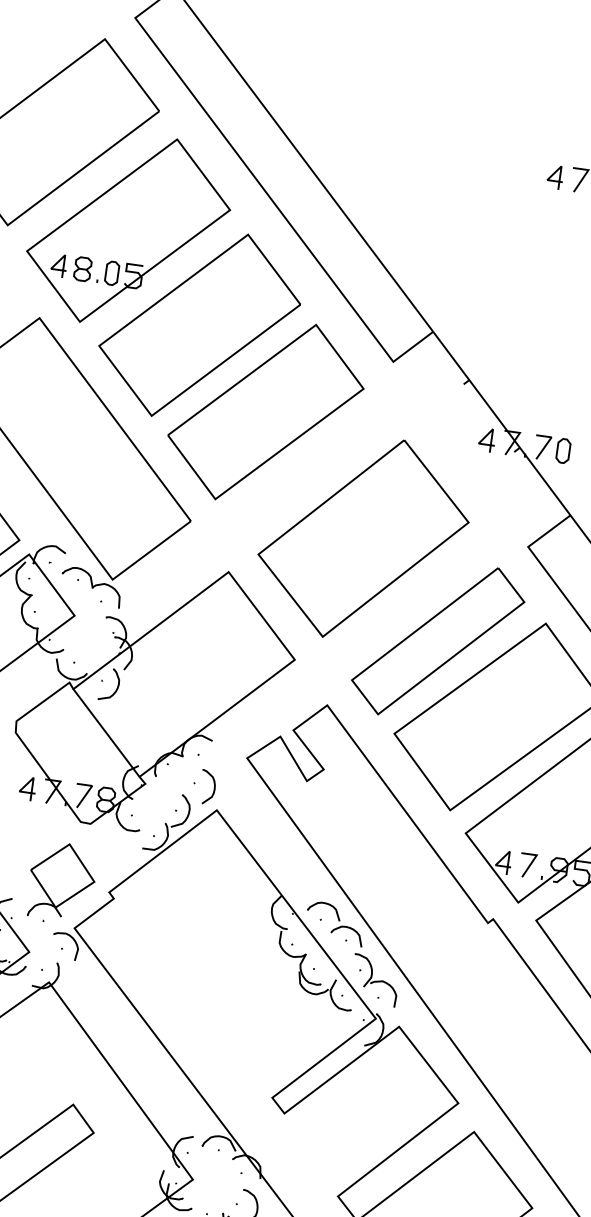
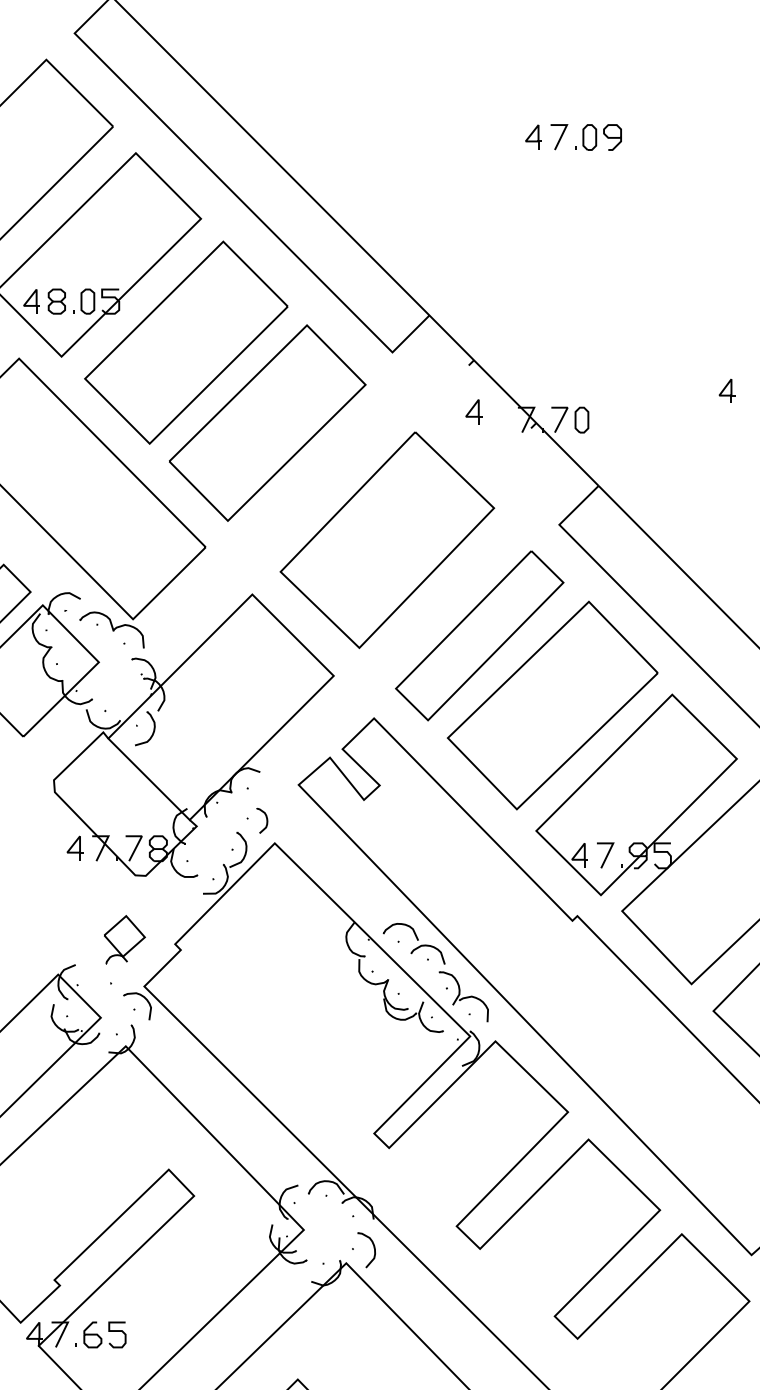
part: (486, 439) -> (473, 411), moved
part: (208, 787) -> (262, 820), size x0.7
part: (62, 881) -> (124, 939), size x0.6

